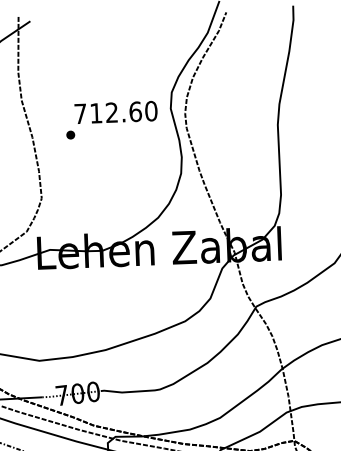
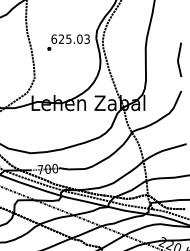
text: (115, 111) -> (70, 38), 712.60 -> 625.03

